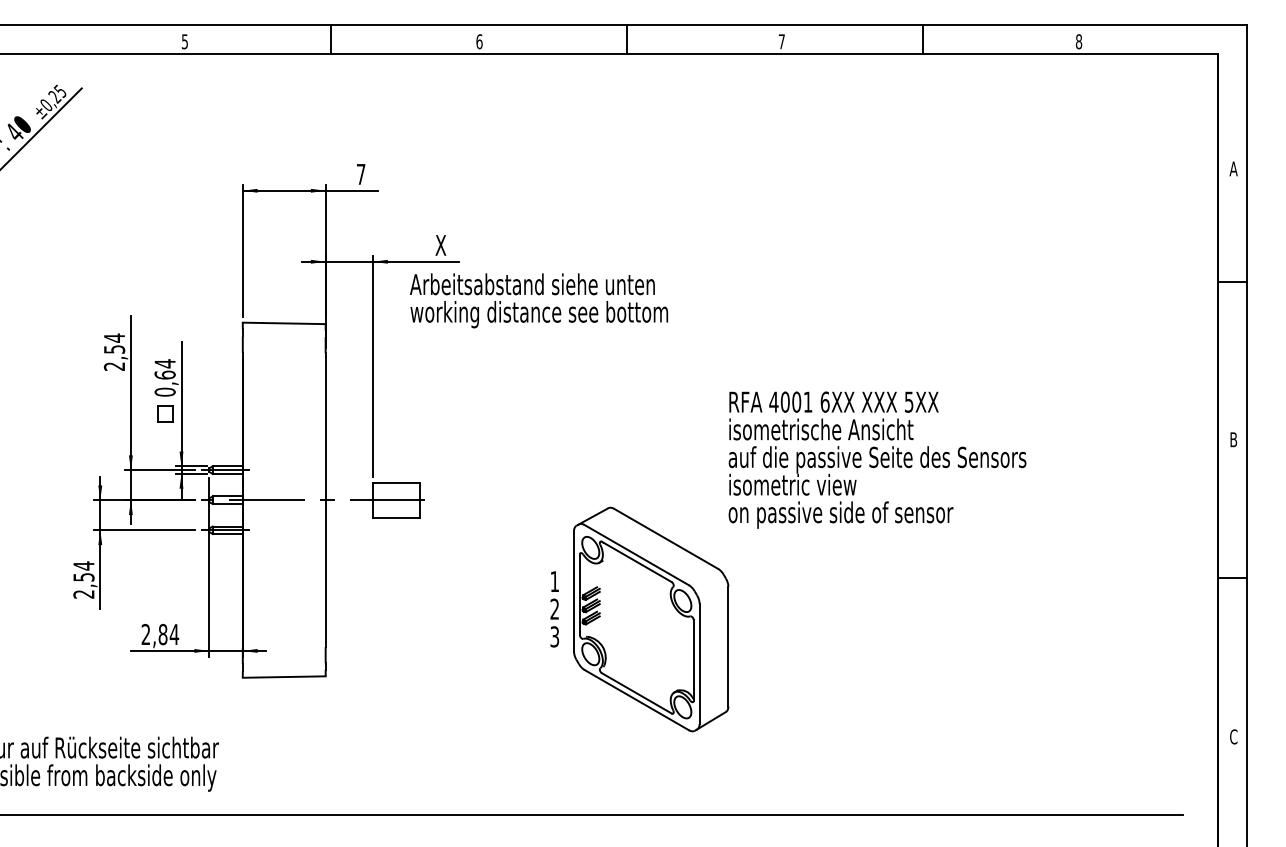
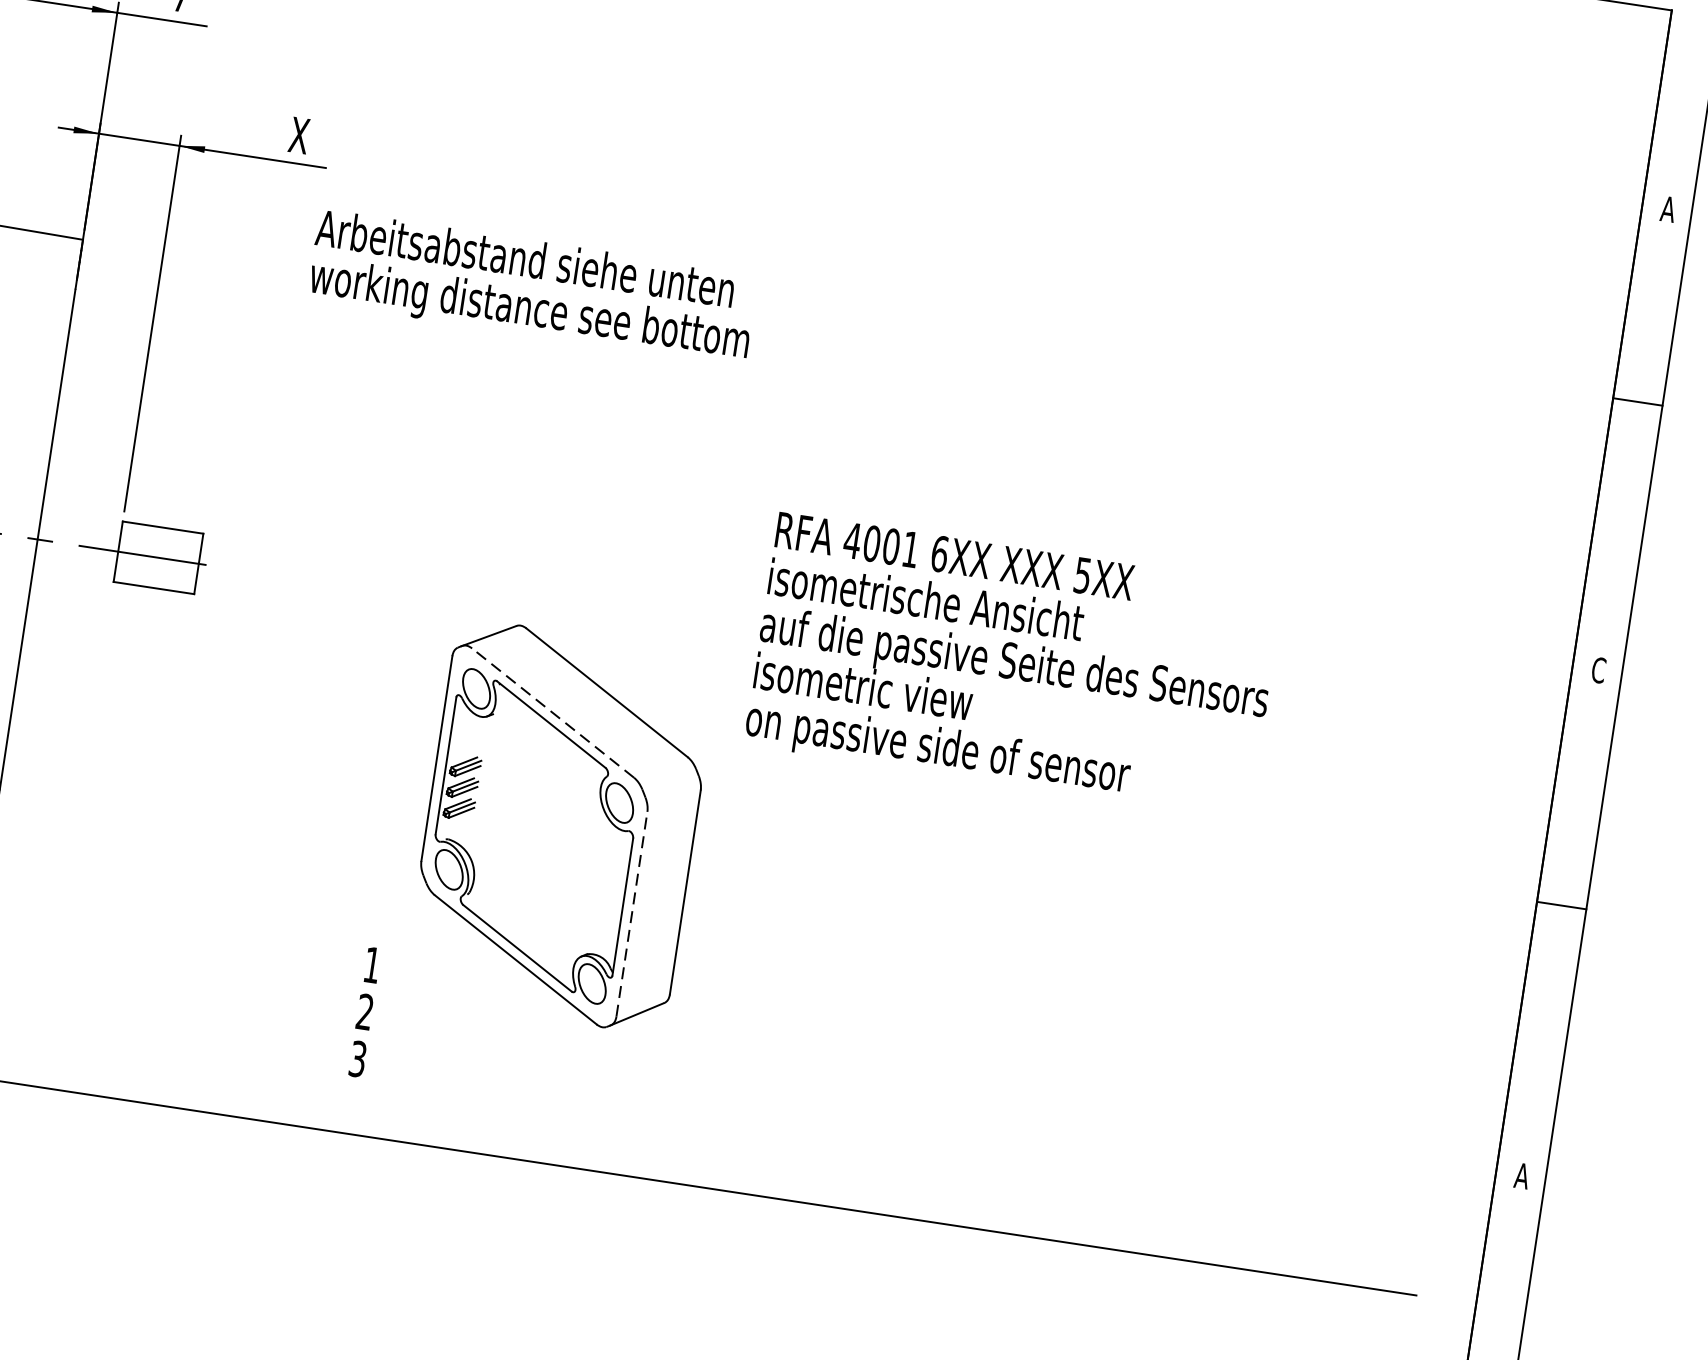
text: (539, 300) -> (533, 287), moved
text: (1233, 439) -> (1598, 669), B -> C
text: (877, 459) -> (1014, 665), moved
line: (636, 554) -> (552, 711), solid -> dashed
text: (554, 609) -> (364, 1012), moved
line: (699, 663) -> (631, 913), solid -> dashed
text: (1233, 736) -> (1521, 1175), C -> A

